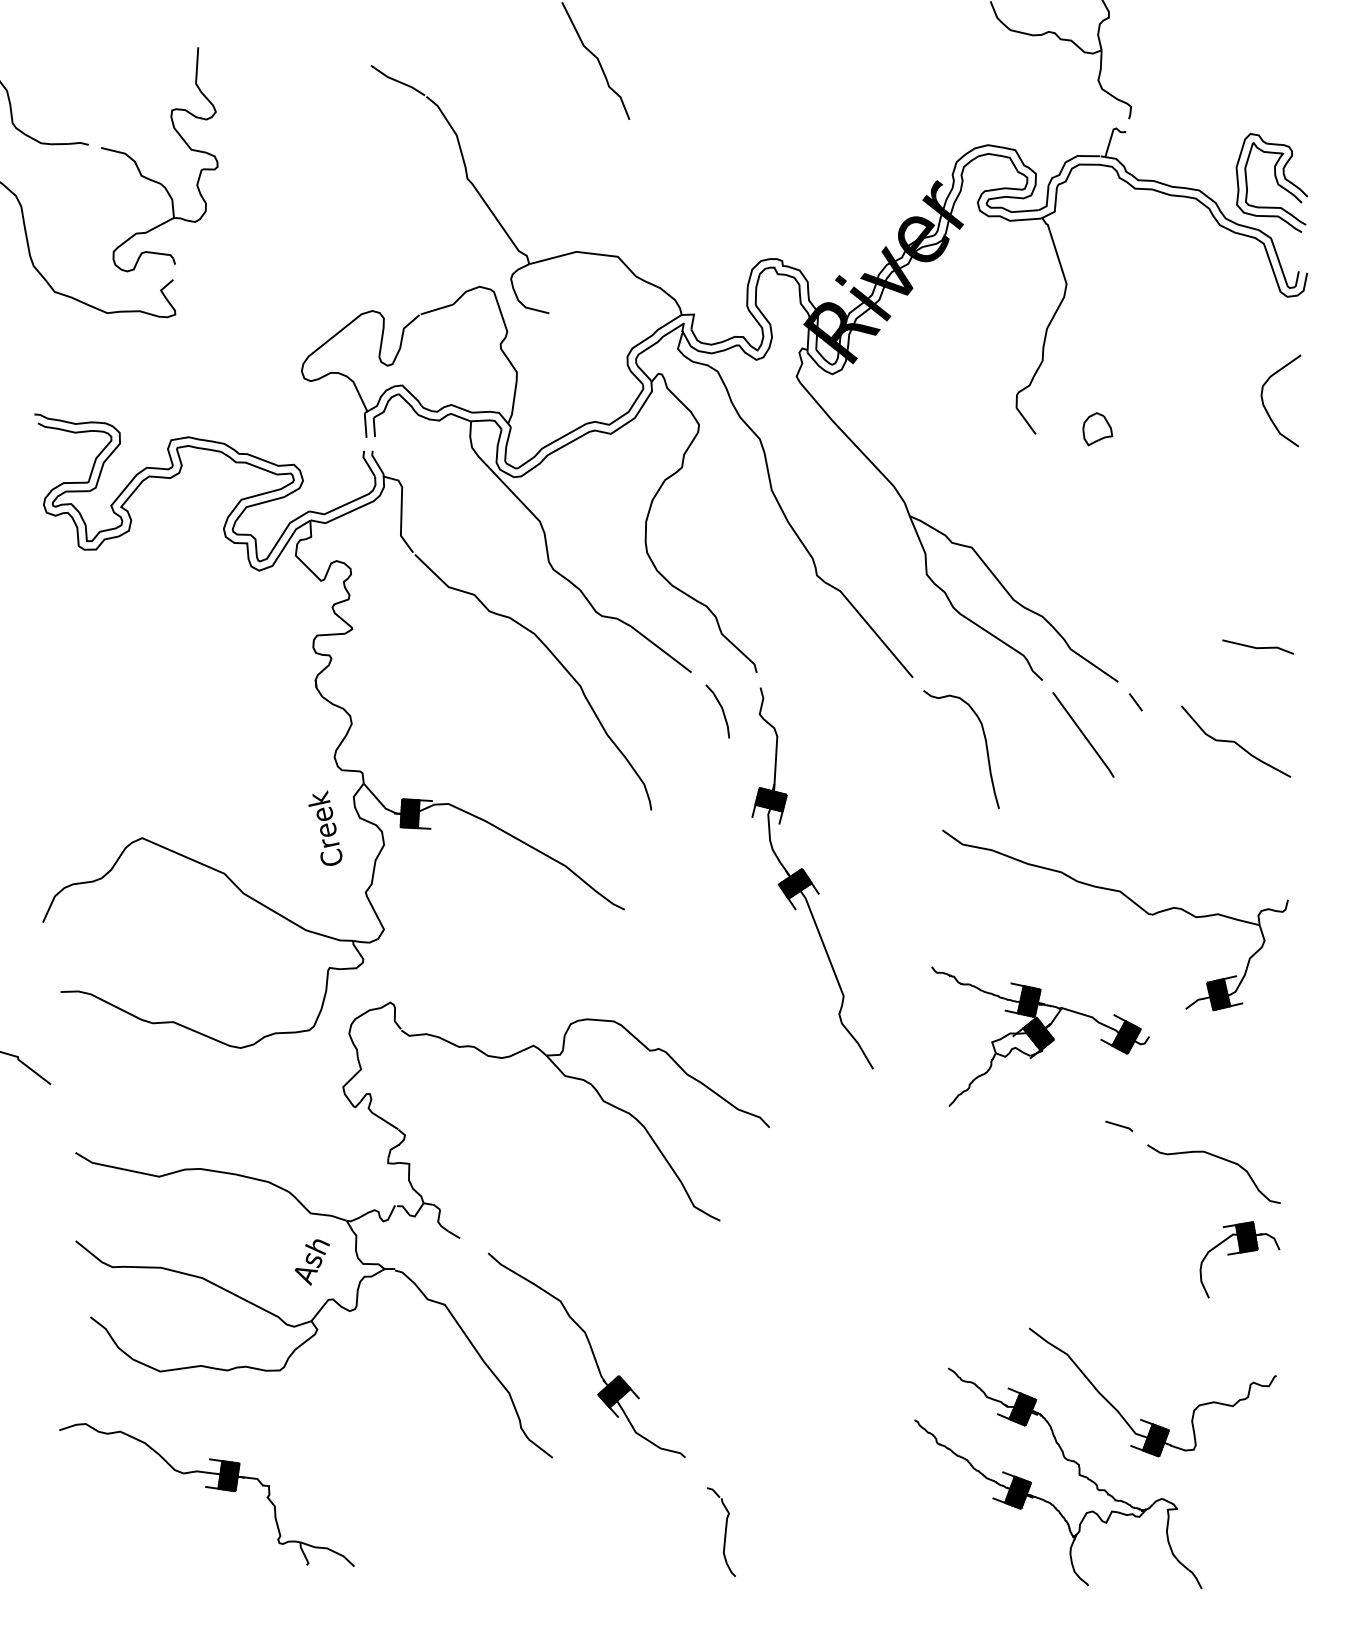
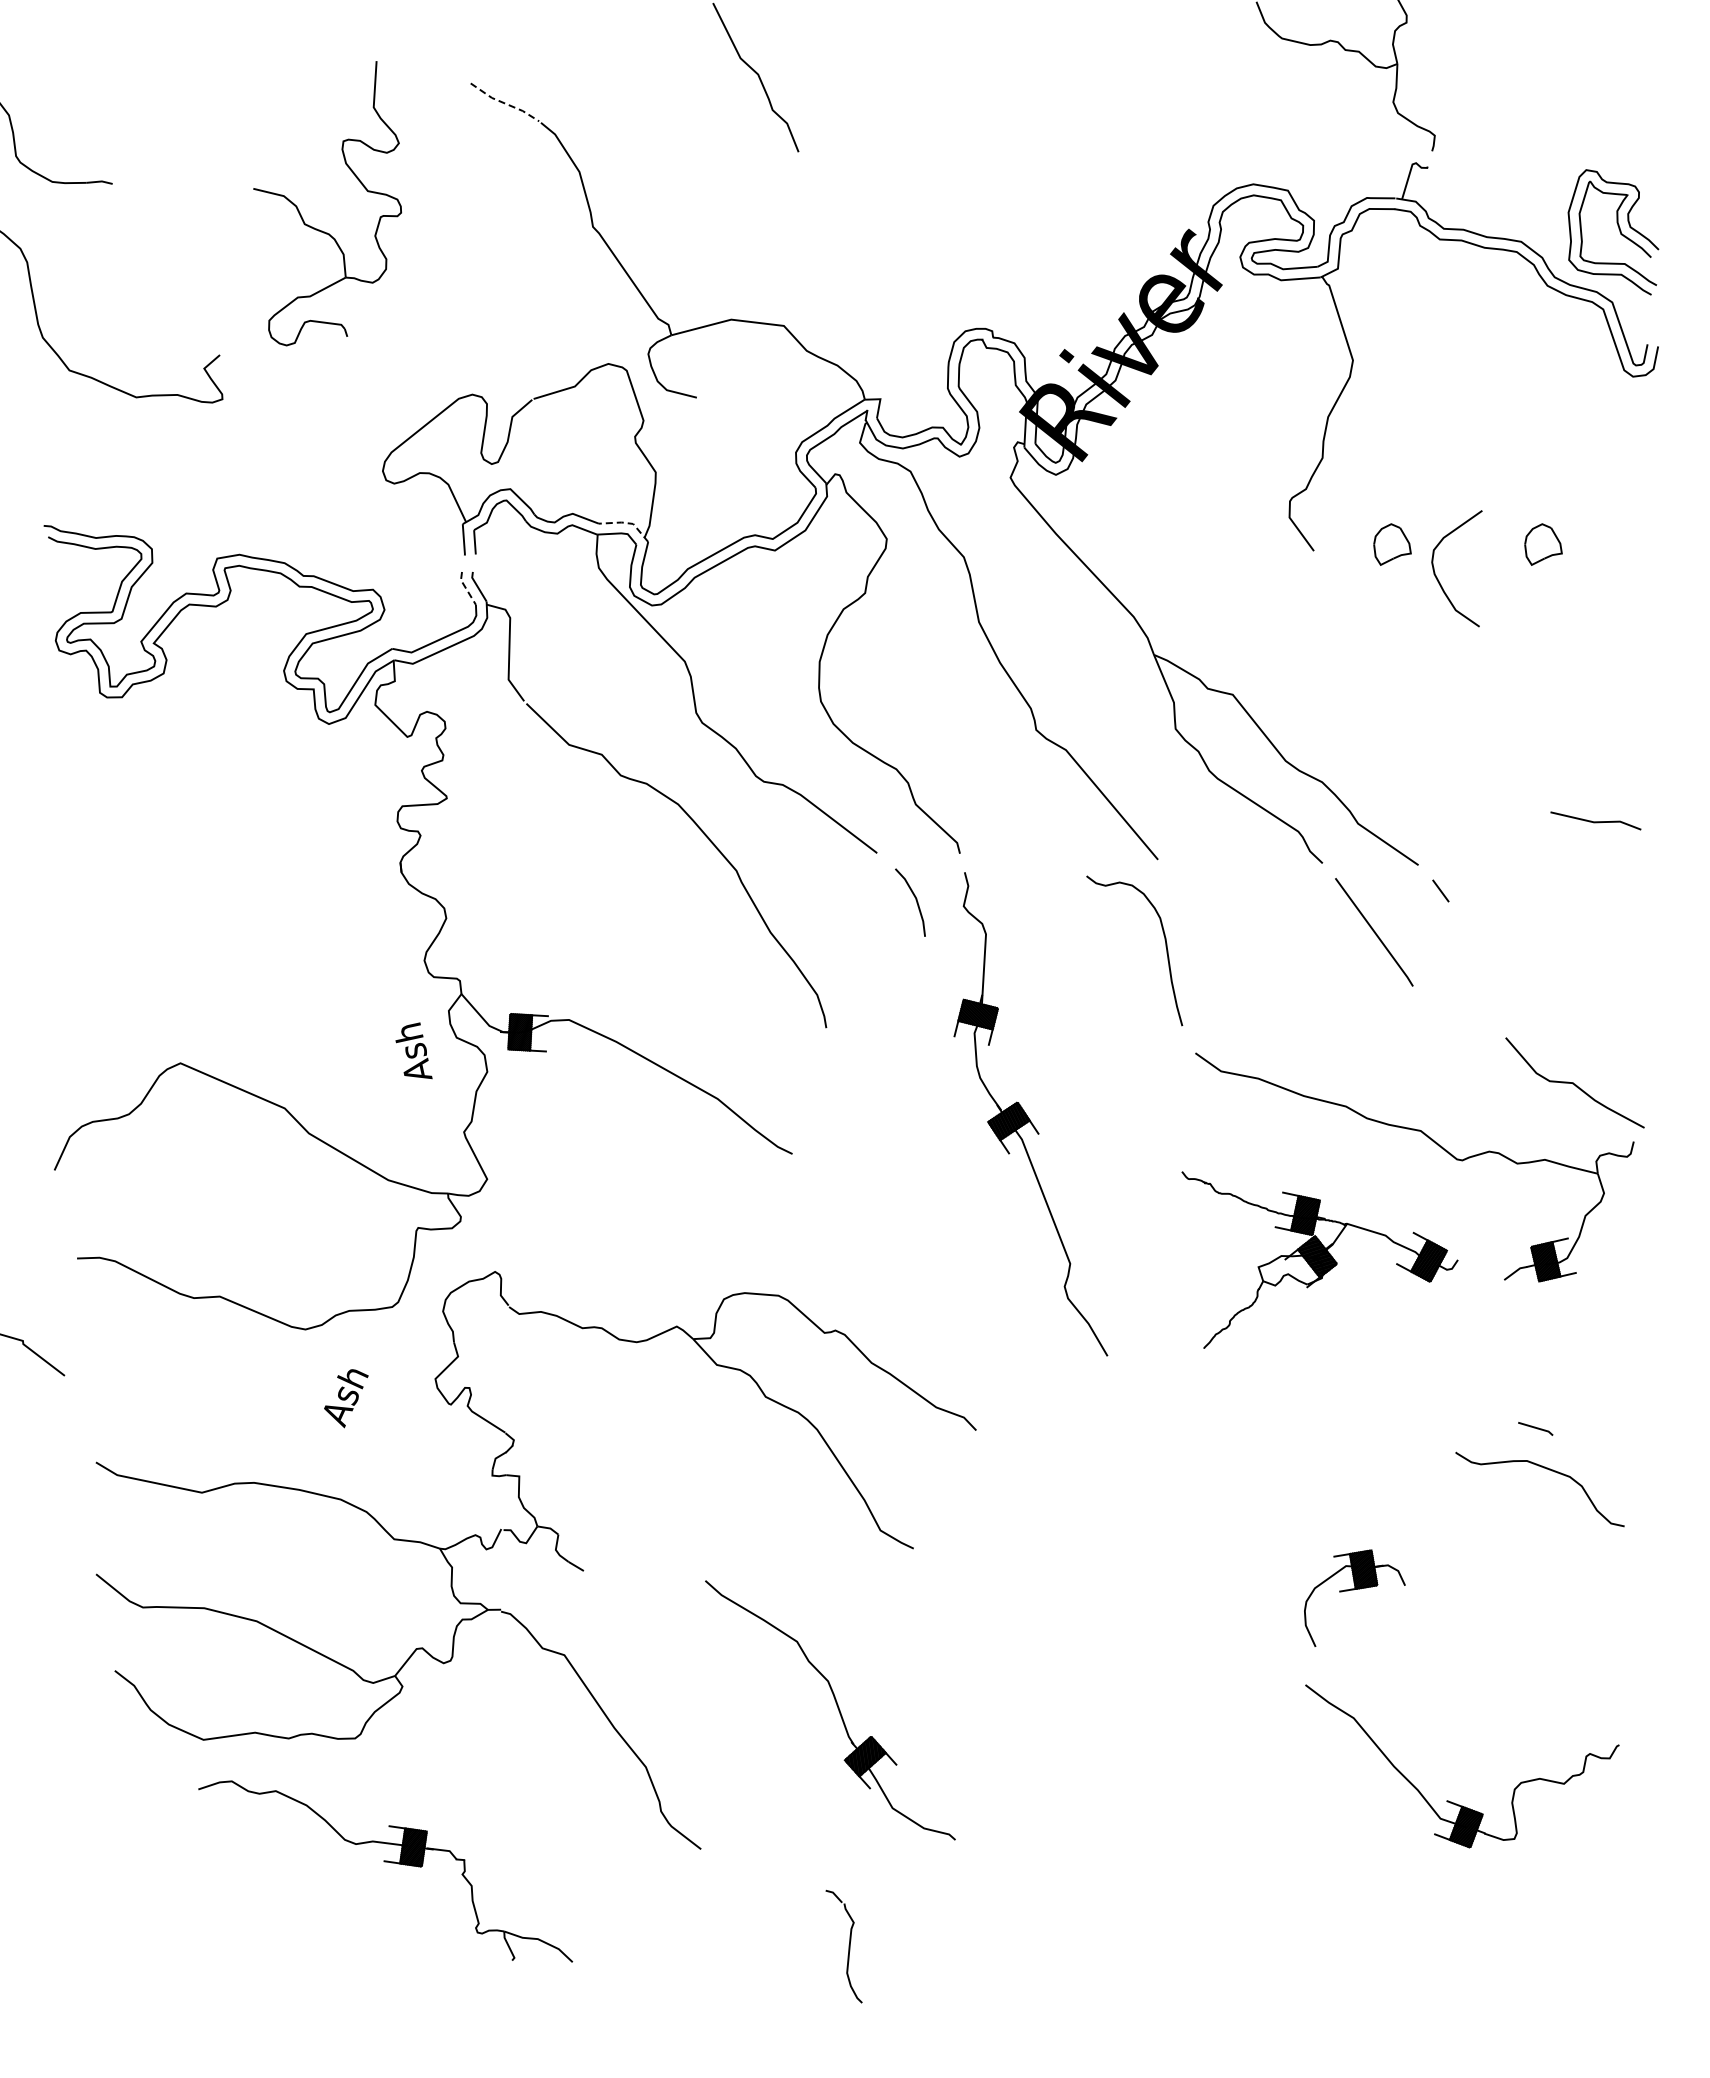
line: (397, 81) -> (504, 103), solid -> dashed
part: (151, 179) -> (317, 228), moved
curve: (1265, 407) -> (1437, 577), moved
line: (494, 412) -> (627, 523), solid -> dashed
part: (1216, 429) -> (1543, 544), added
line: (367, 463) -> (466, 588), solid -> dashed
curve: (1234, 741) -> (1573, 1082), moved
curve: (985, 746) -> (1165, 947), moved
text: (325, 828) -> (412, 1050), Creek -> Ash
part: (1040, 1036) -> (1319, 1259), moved
line: (1119, 1126) -> (1535, 1428), moved
part: (1239, 1253) -> (1354, 1590), moved
text: (312, 1262) -> (346, 1398), moved
part: (592, 1353) -> (837, 1708), moved
part: (1067, 1460) -> (1353, 1852), removed
part: (206, 1487) -> (385, 1862), moved
part: (720, 1532) -> (843, 1946), moved

